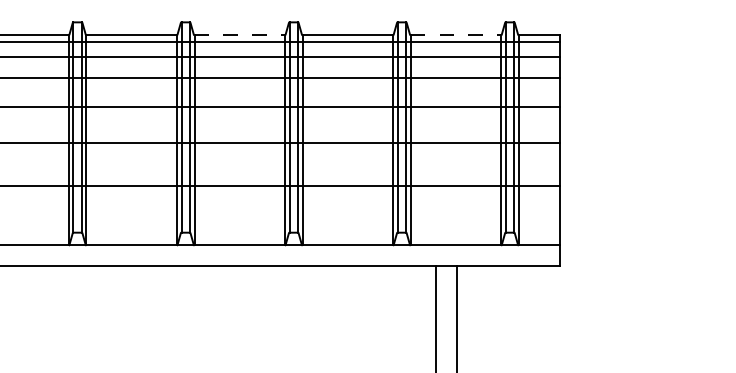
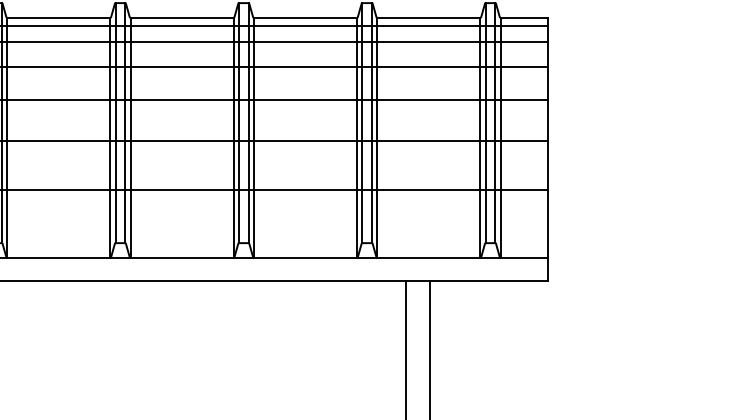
line: (240, 35) -> (182, 18), dashed -> solid
line: (456, 35) -> (429, 18), dashed -> solid

